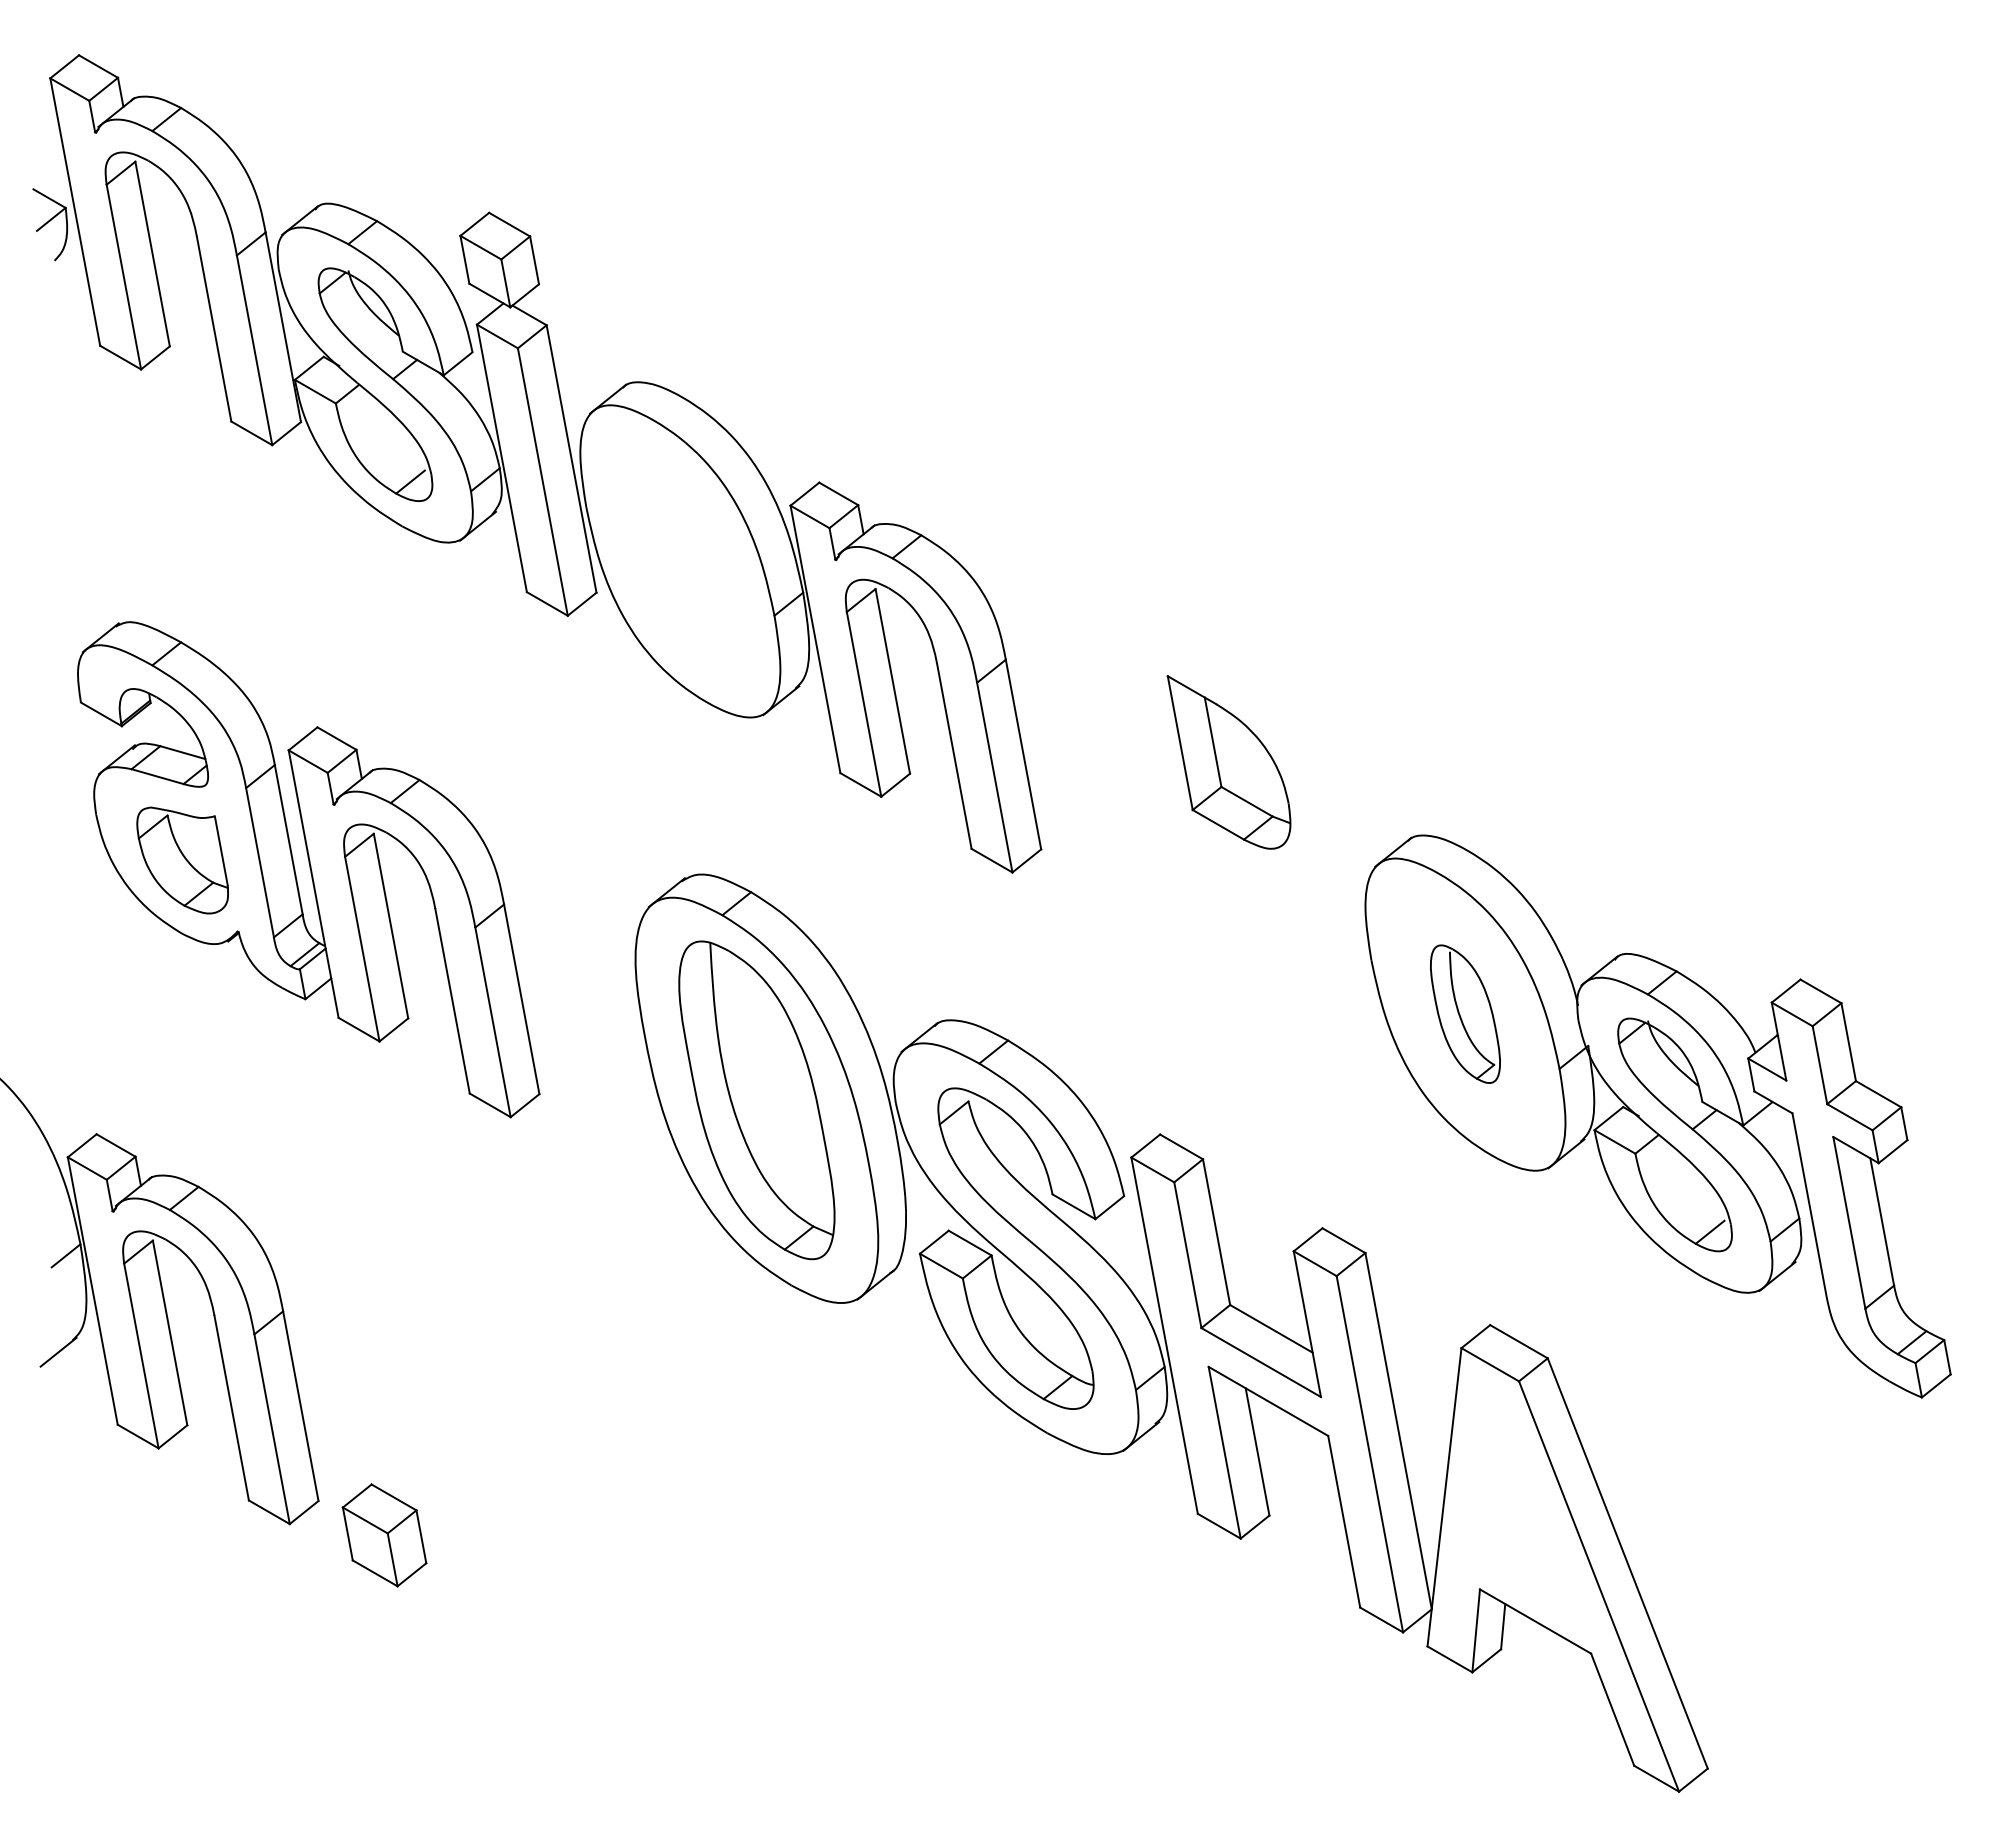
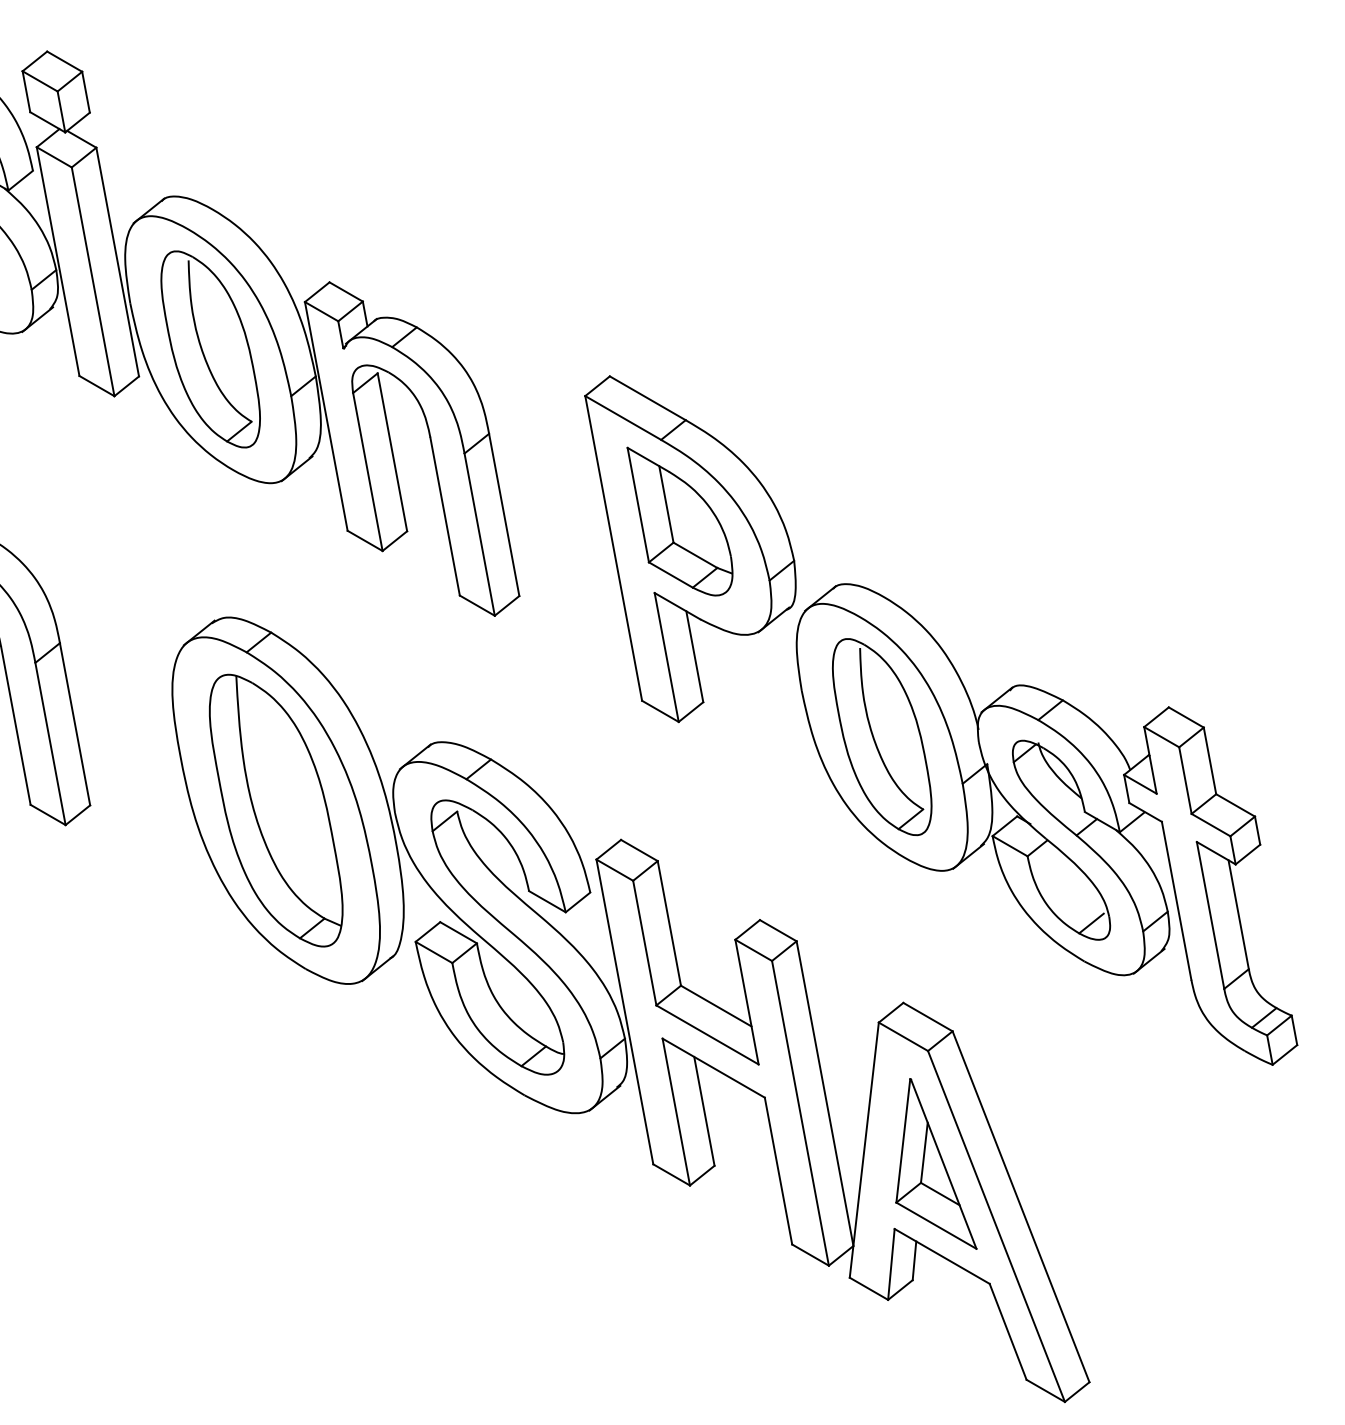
part: (679, 560) -> (209, 348), added
part: (1241, 794) -> (690, 549), added
part: (1465, 1013) -> (882, 736), size x1.67
part: (1528, 1513) -> (936, 1164), added

